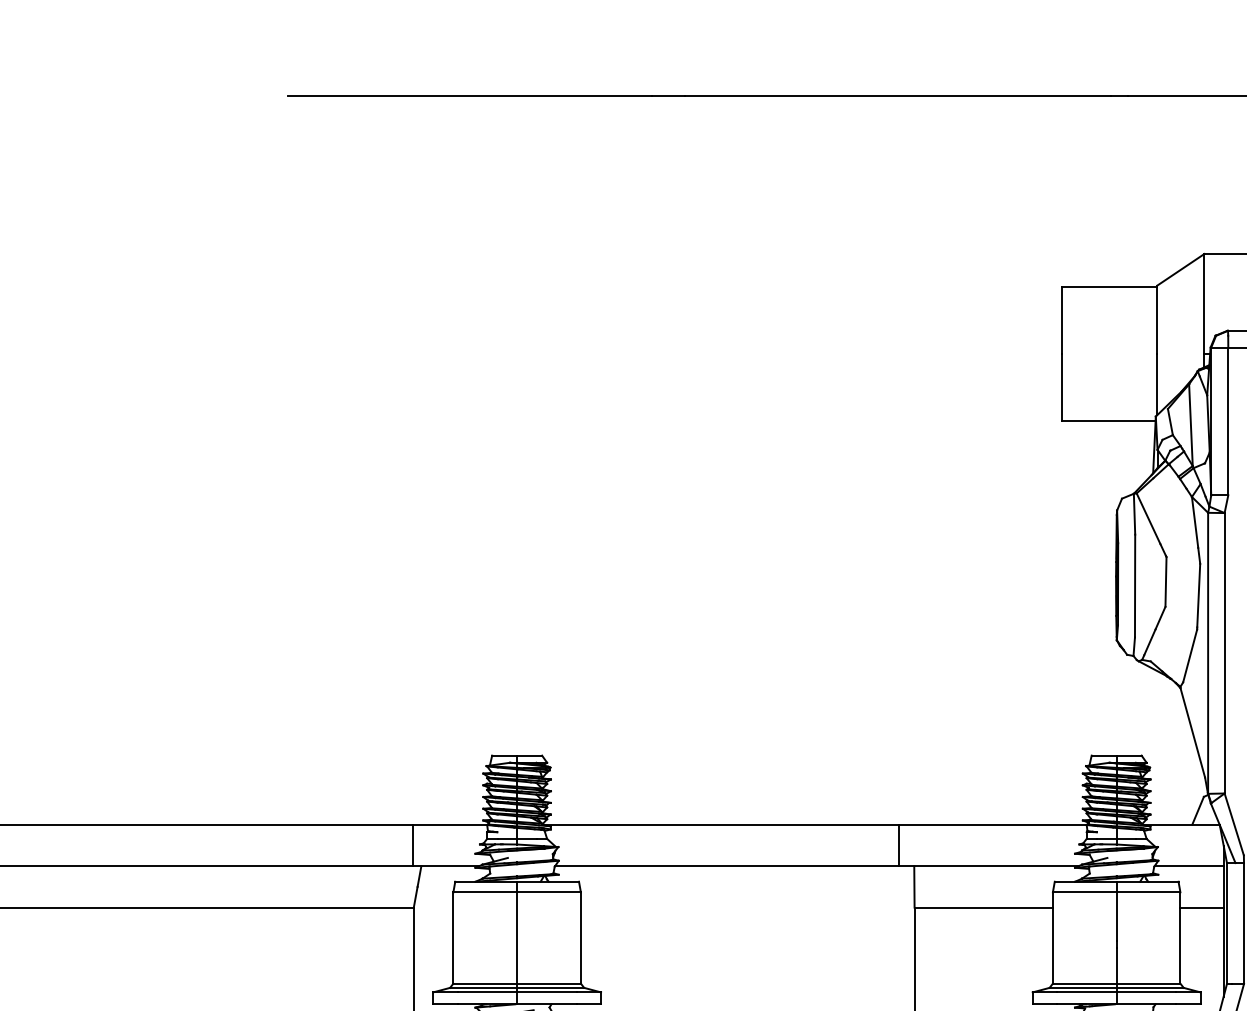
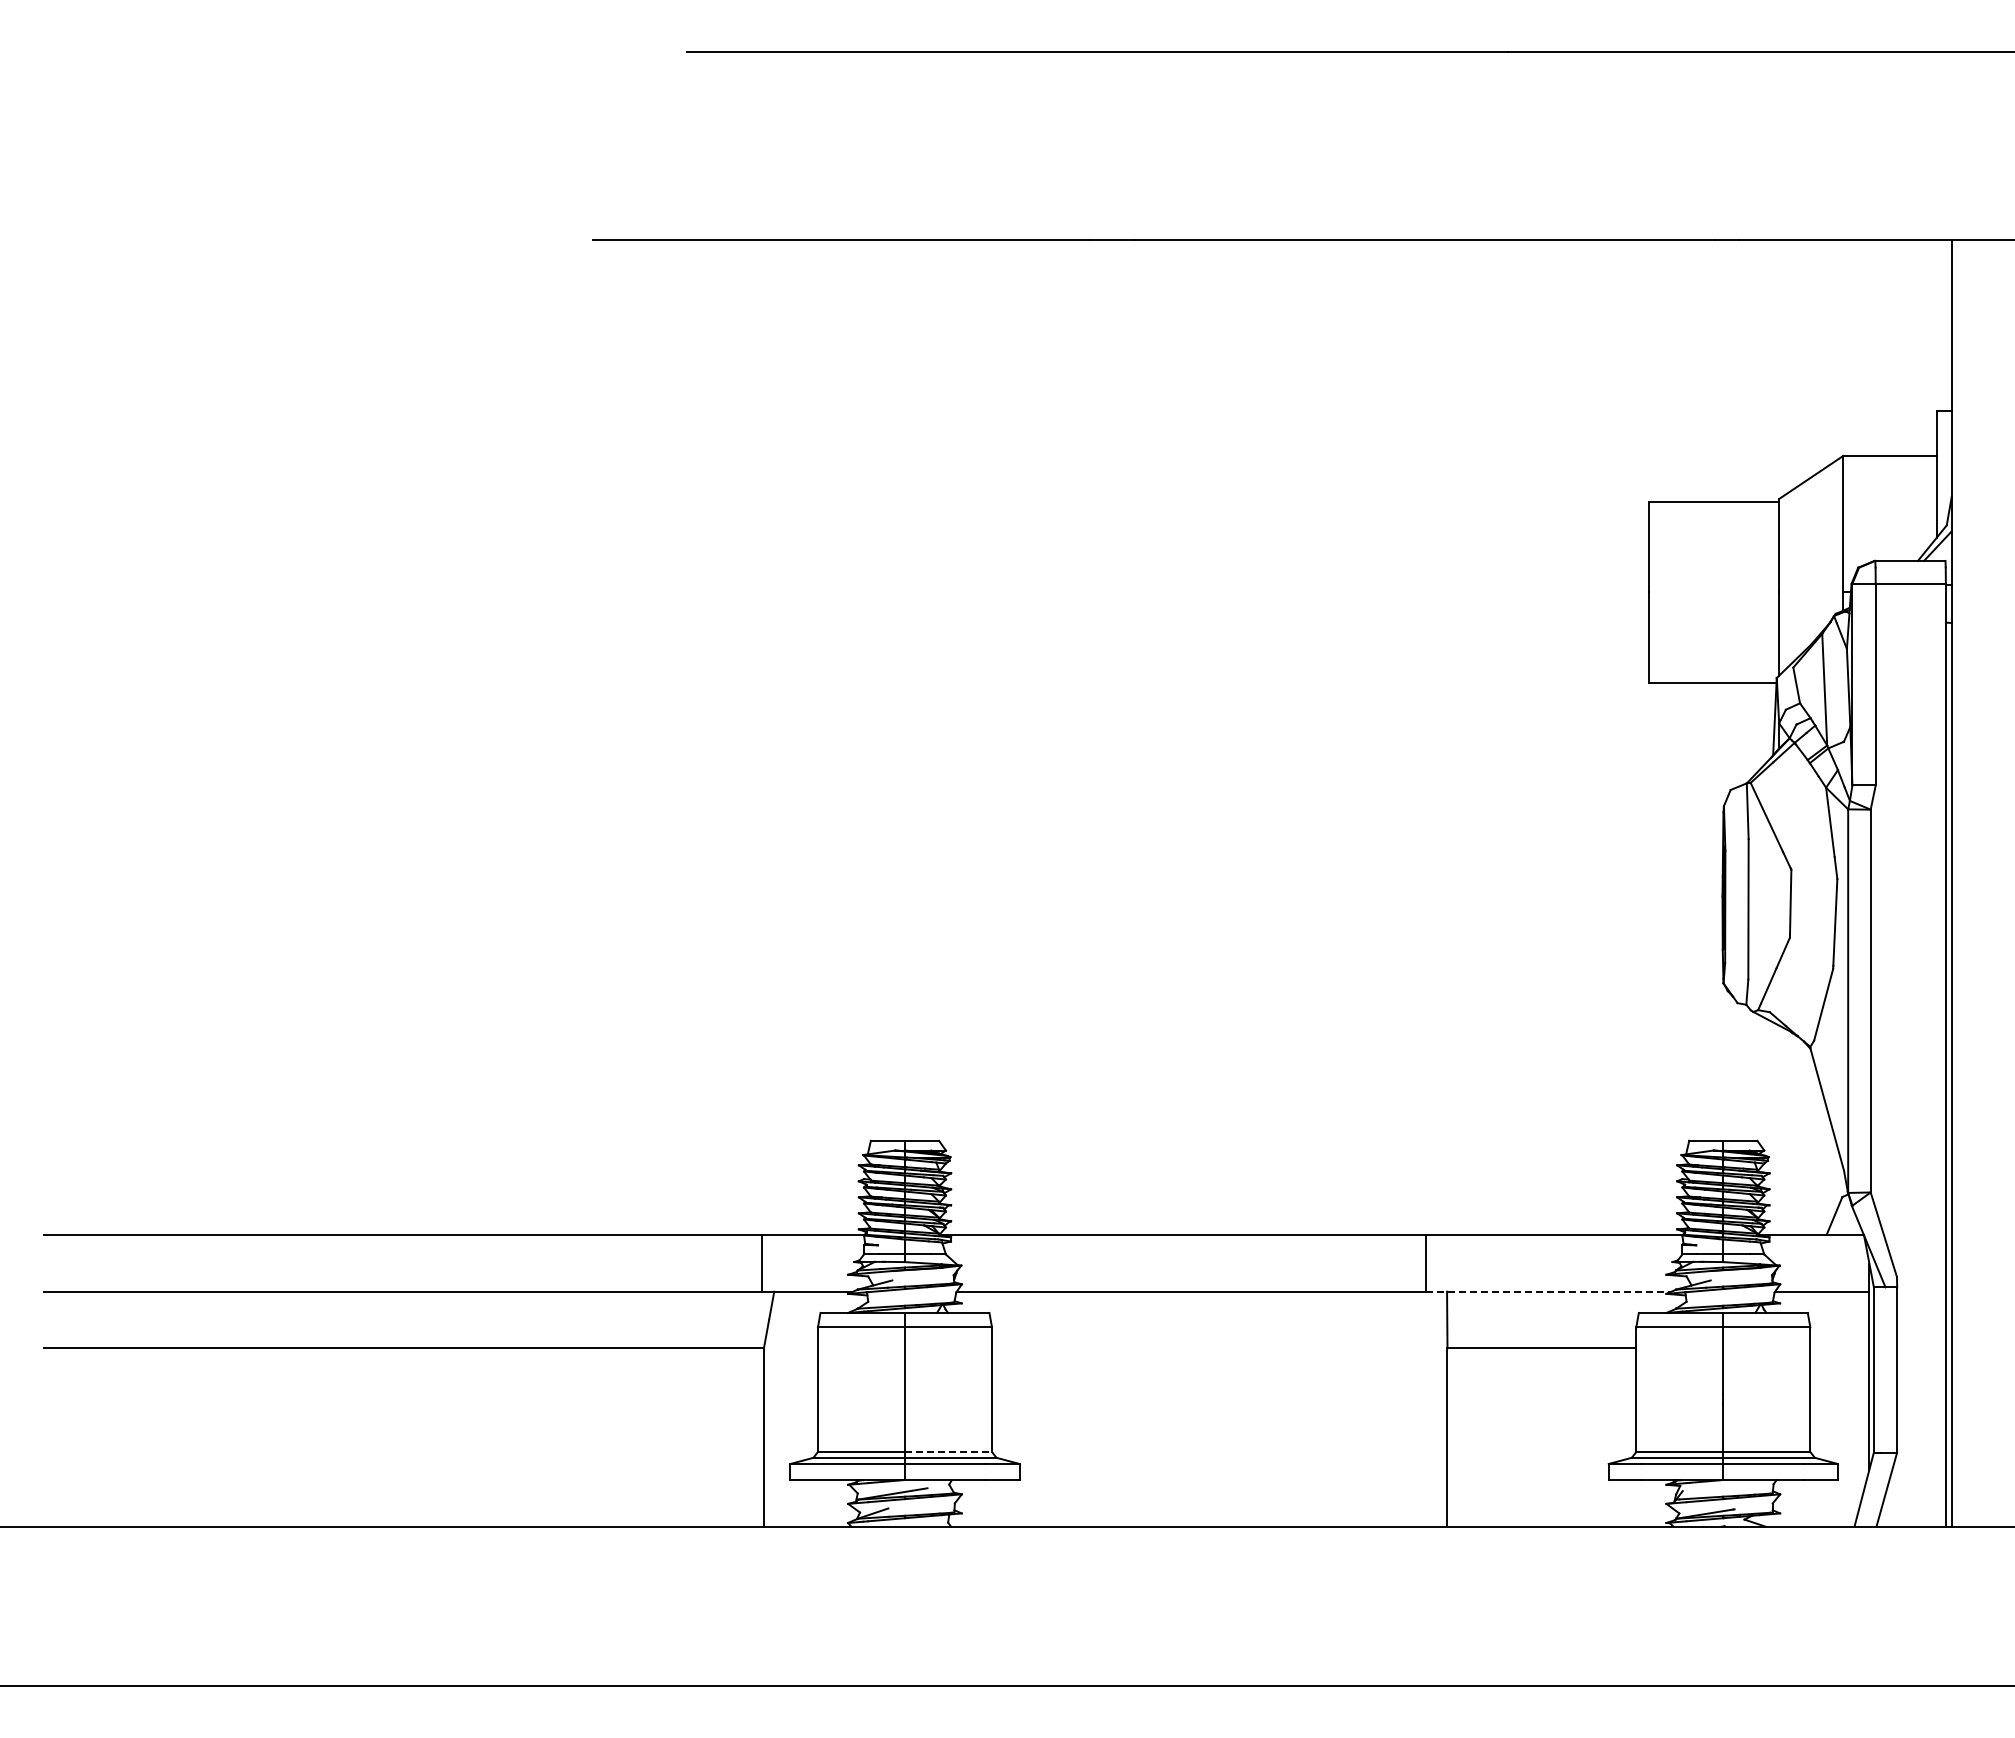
line: (988, 866) -> (1548, 1291), solid -> dashed
line: (1201, 907) -> (1839, 1348), removed
line: (549, 983) -> (948, 1451), solid -> dashed

